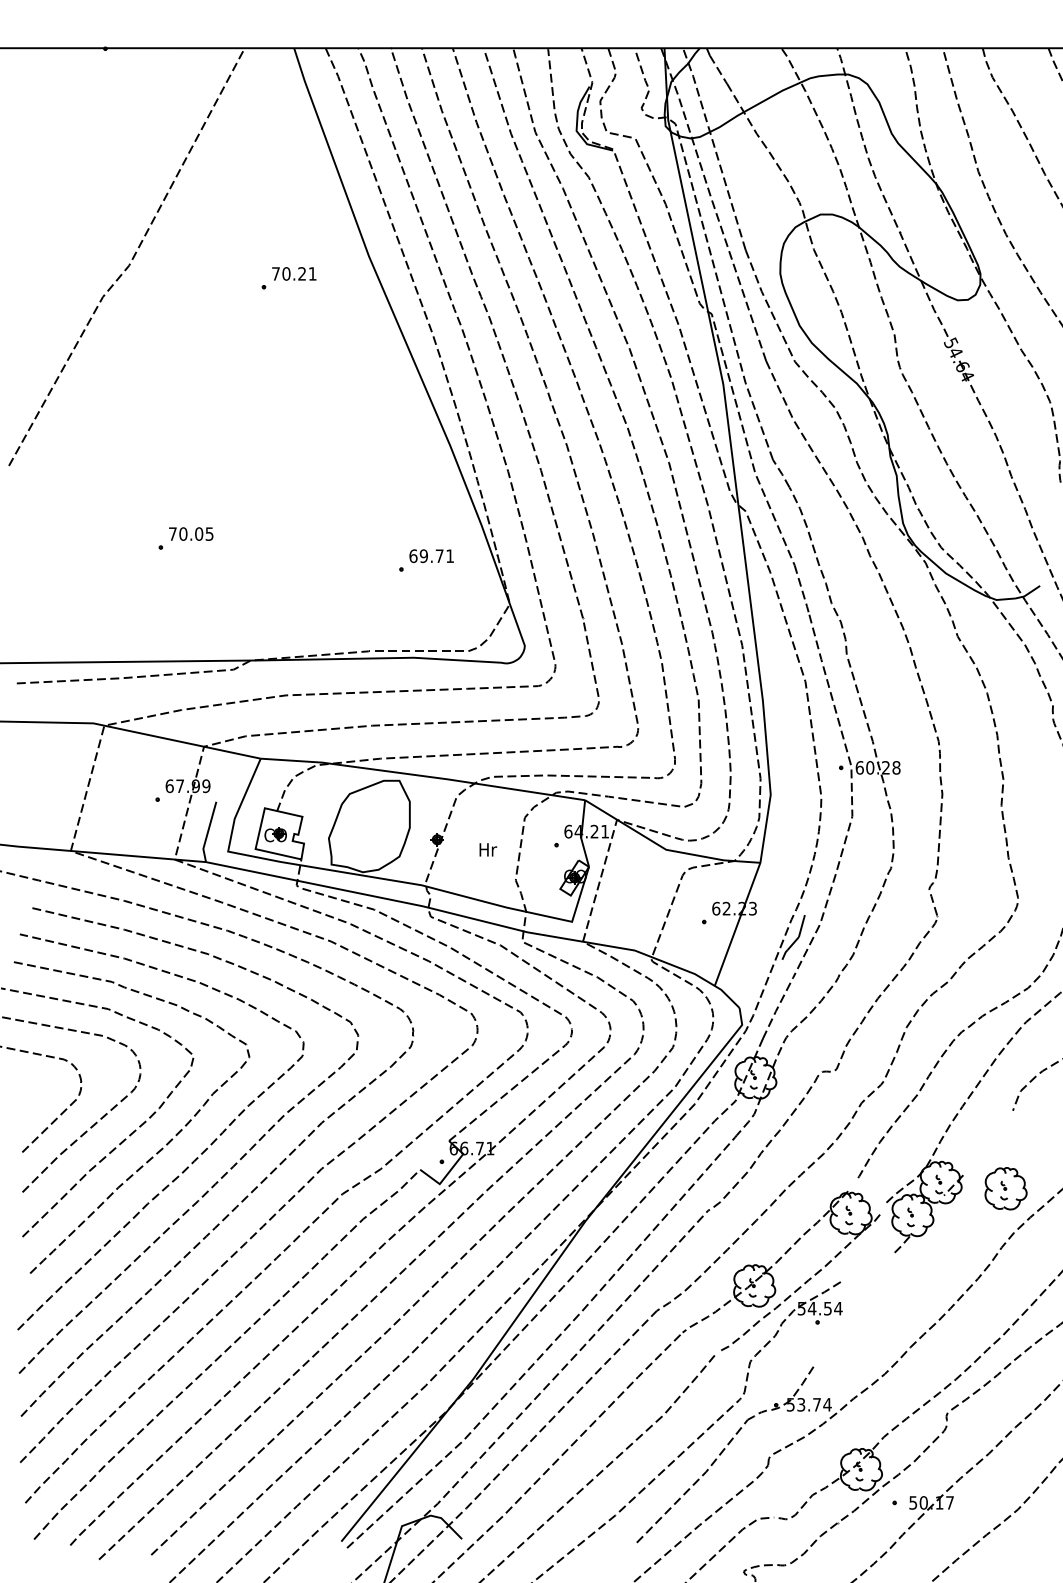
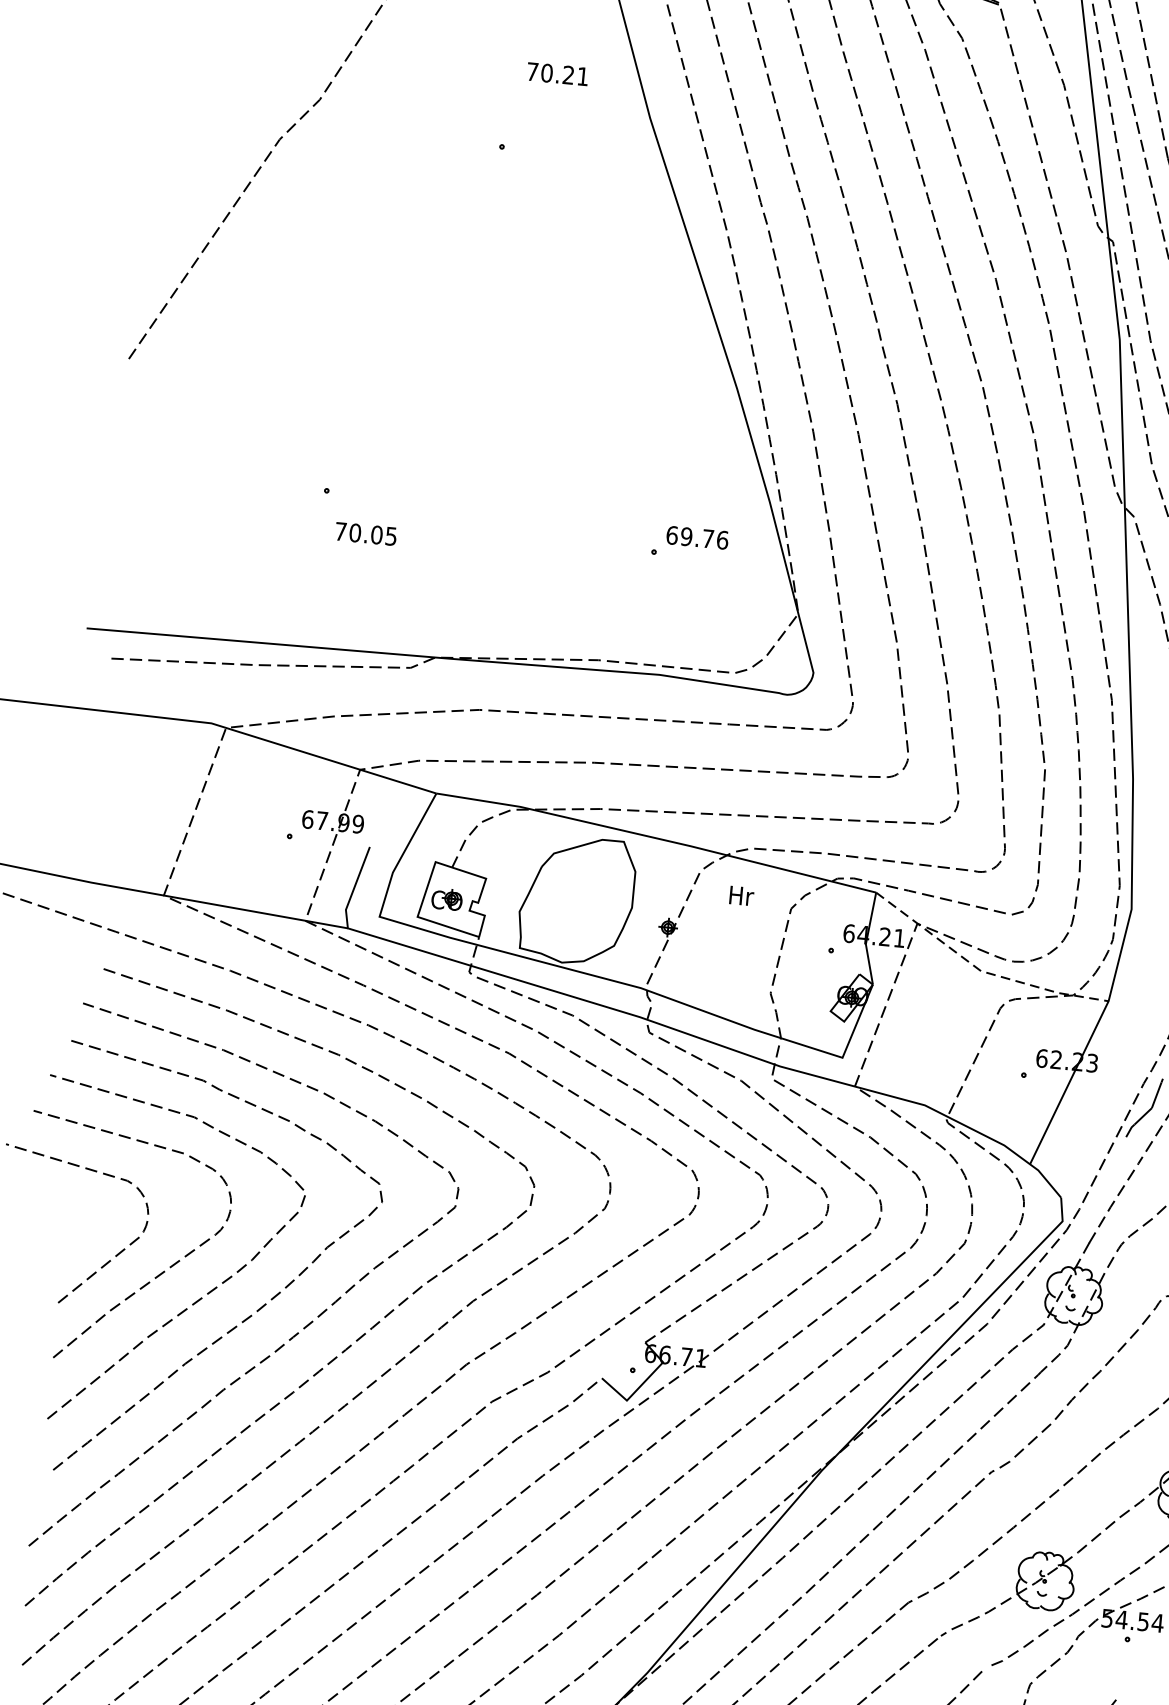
text: (294, 273) -> (558, 73), moved
text: (191, 533) -> (366, 533), moved
text: (450, 556) -> (723, 540), 69.71 -> 69.76
text: (488, 849) -> (742, 895), moved
line: (666, 849) -> (981, 970), solid -> dashed

